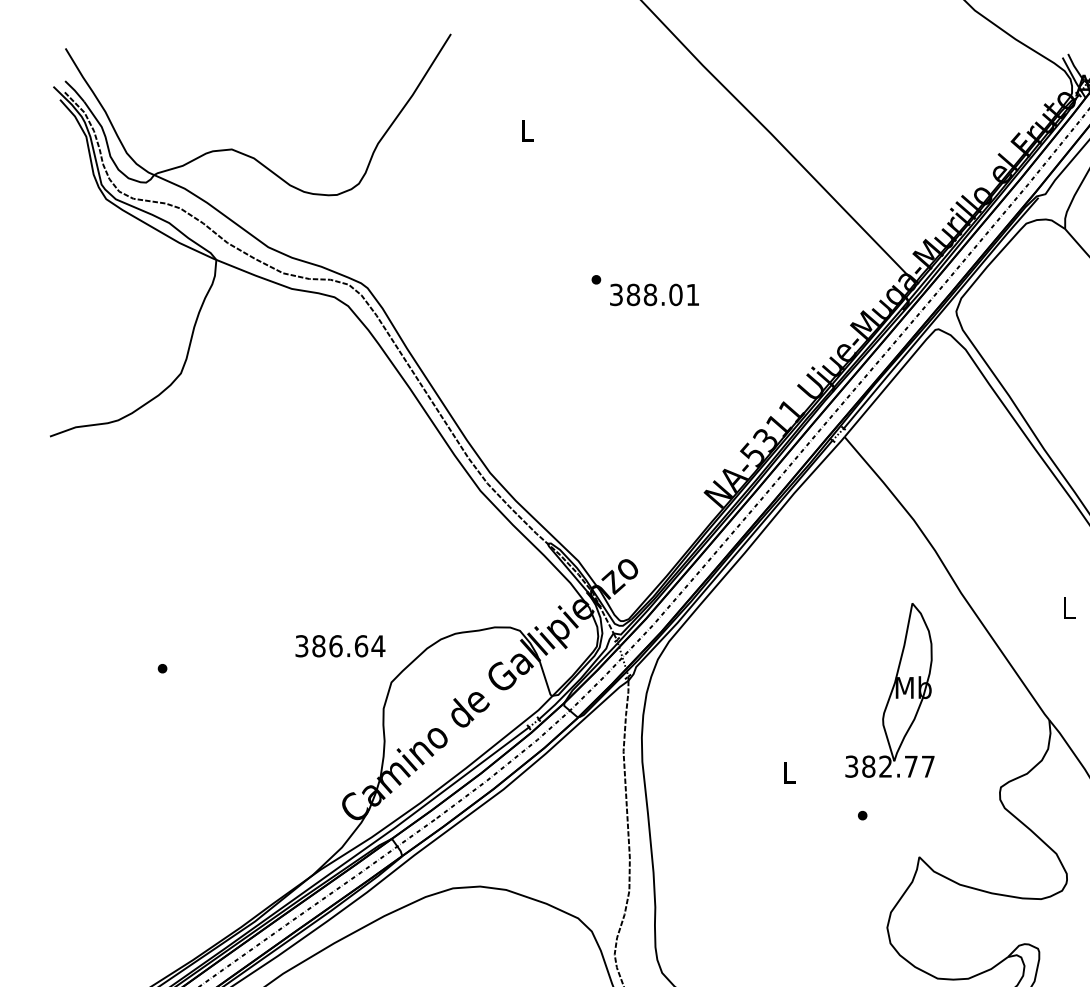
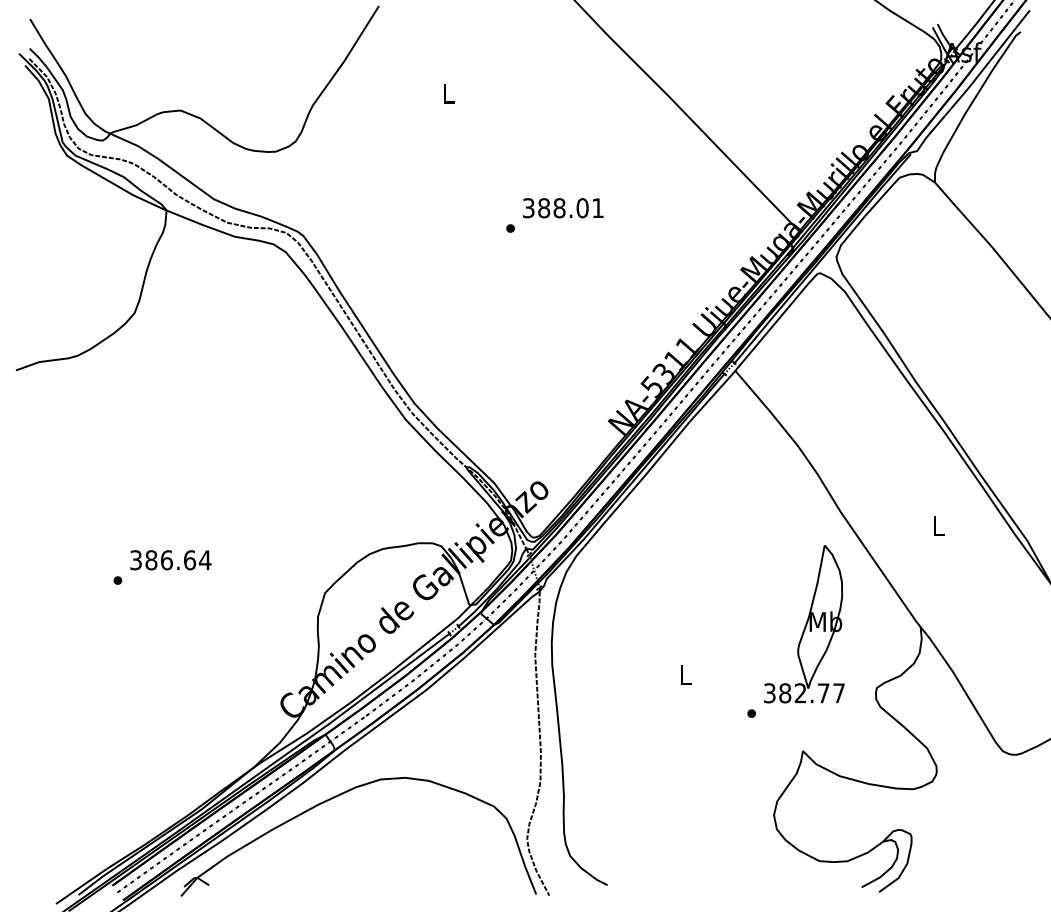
text: (654, 295) -> (563, 208), moved
text: (339, 646) -> (170, 560), moved
part: (890, 690) -> (804, 624), moved

